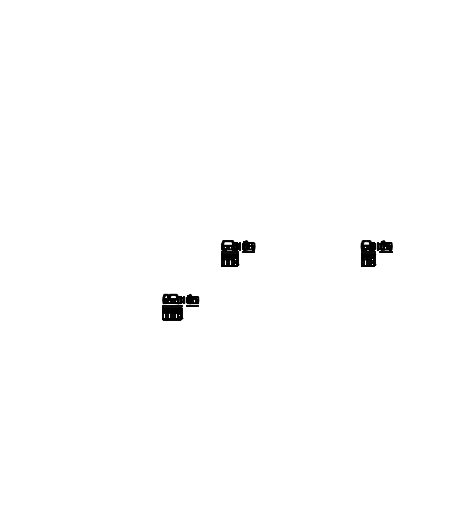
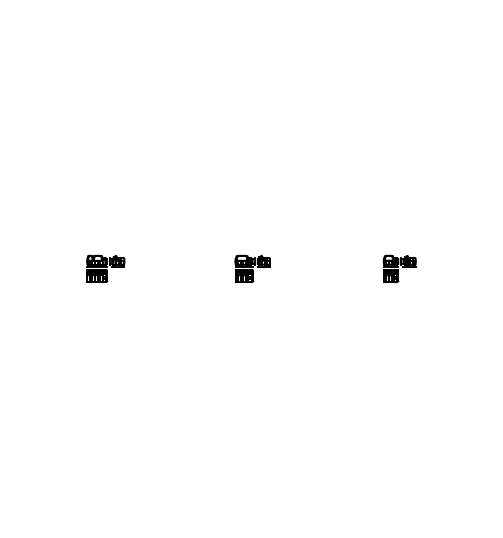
part: (180, 306) -> (105, 268), moved

